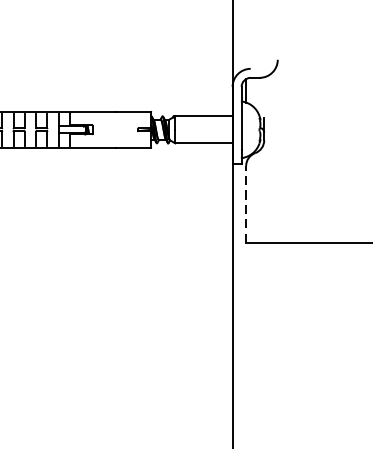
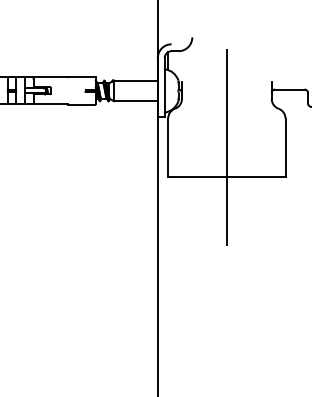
line: (246, 203) -> (168, 147), dashed -> solid
line: (322, 203) -> (226, 147), added

